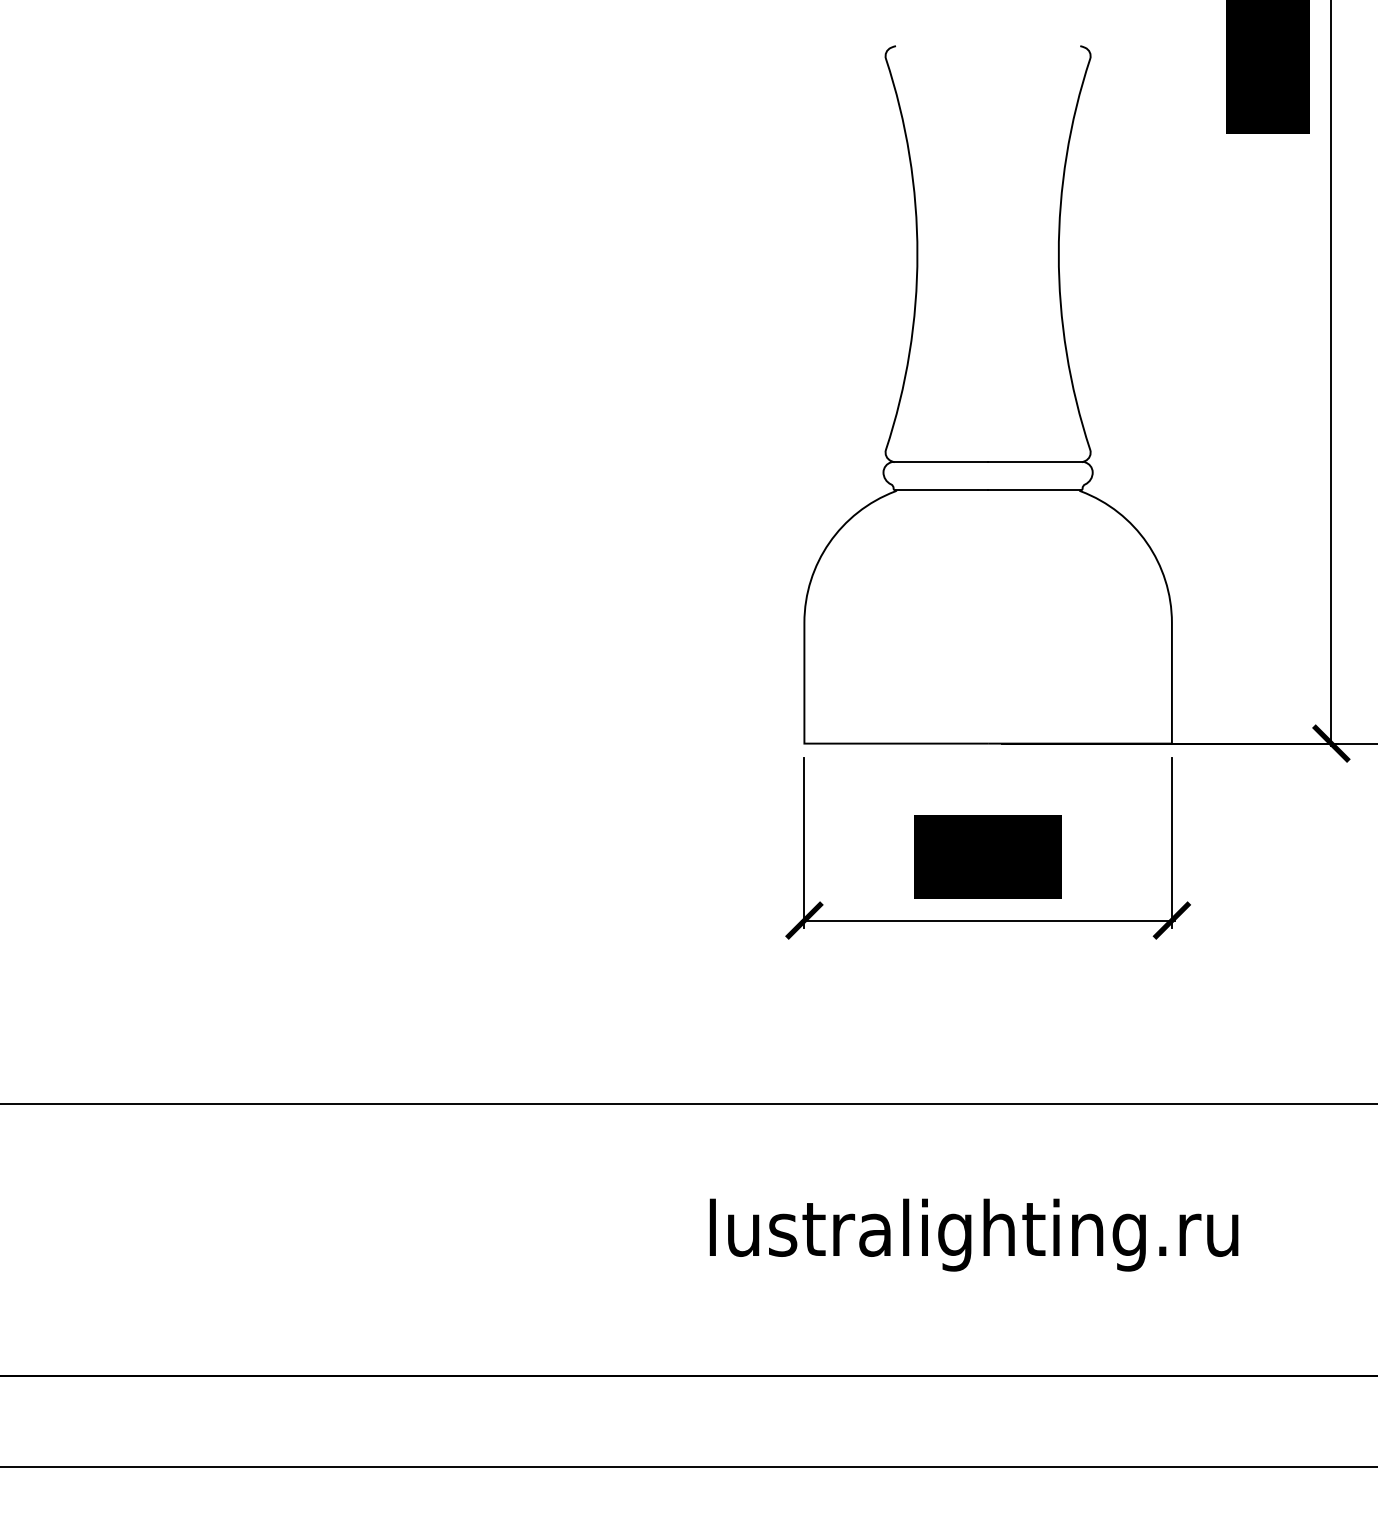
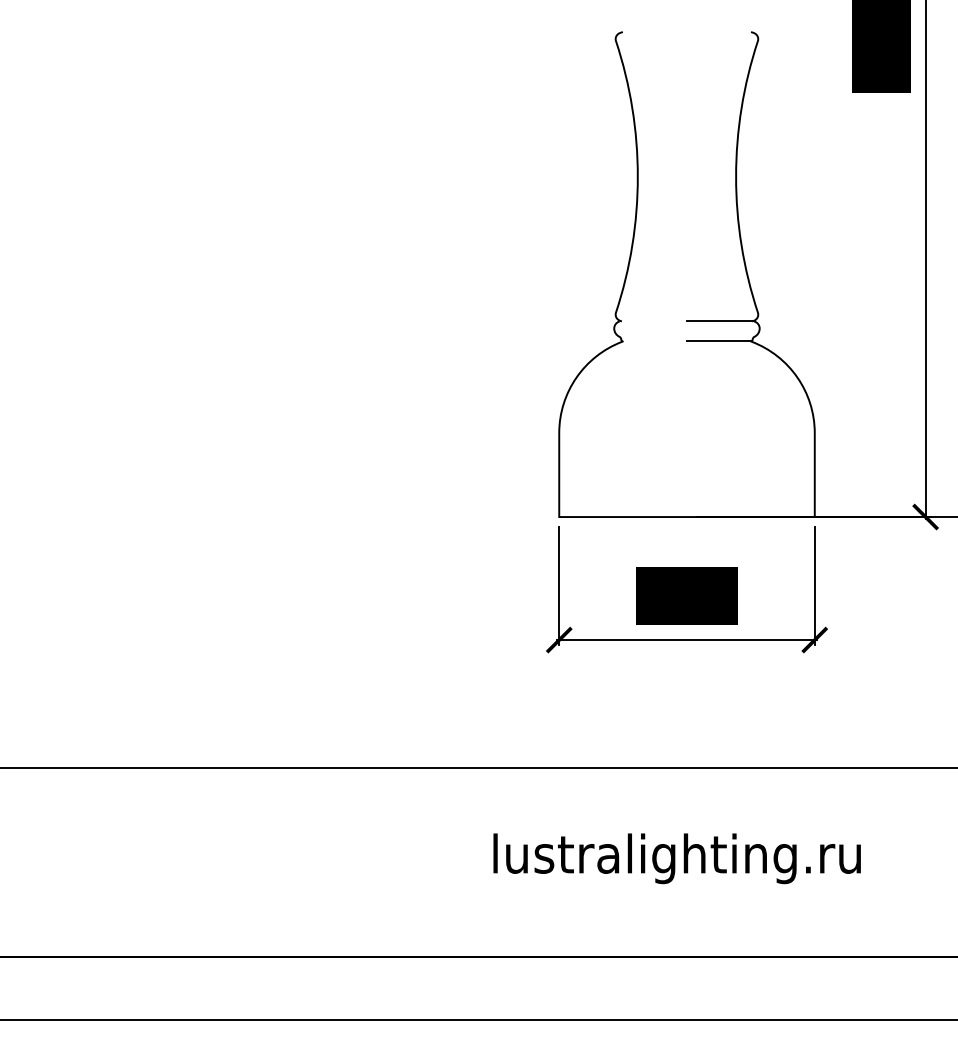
line: (938, 462) -> (652, 321), removed
line: (941, 491) -> (654, 341), removed

